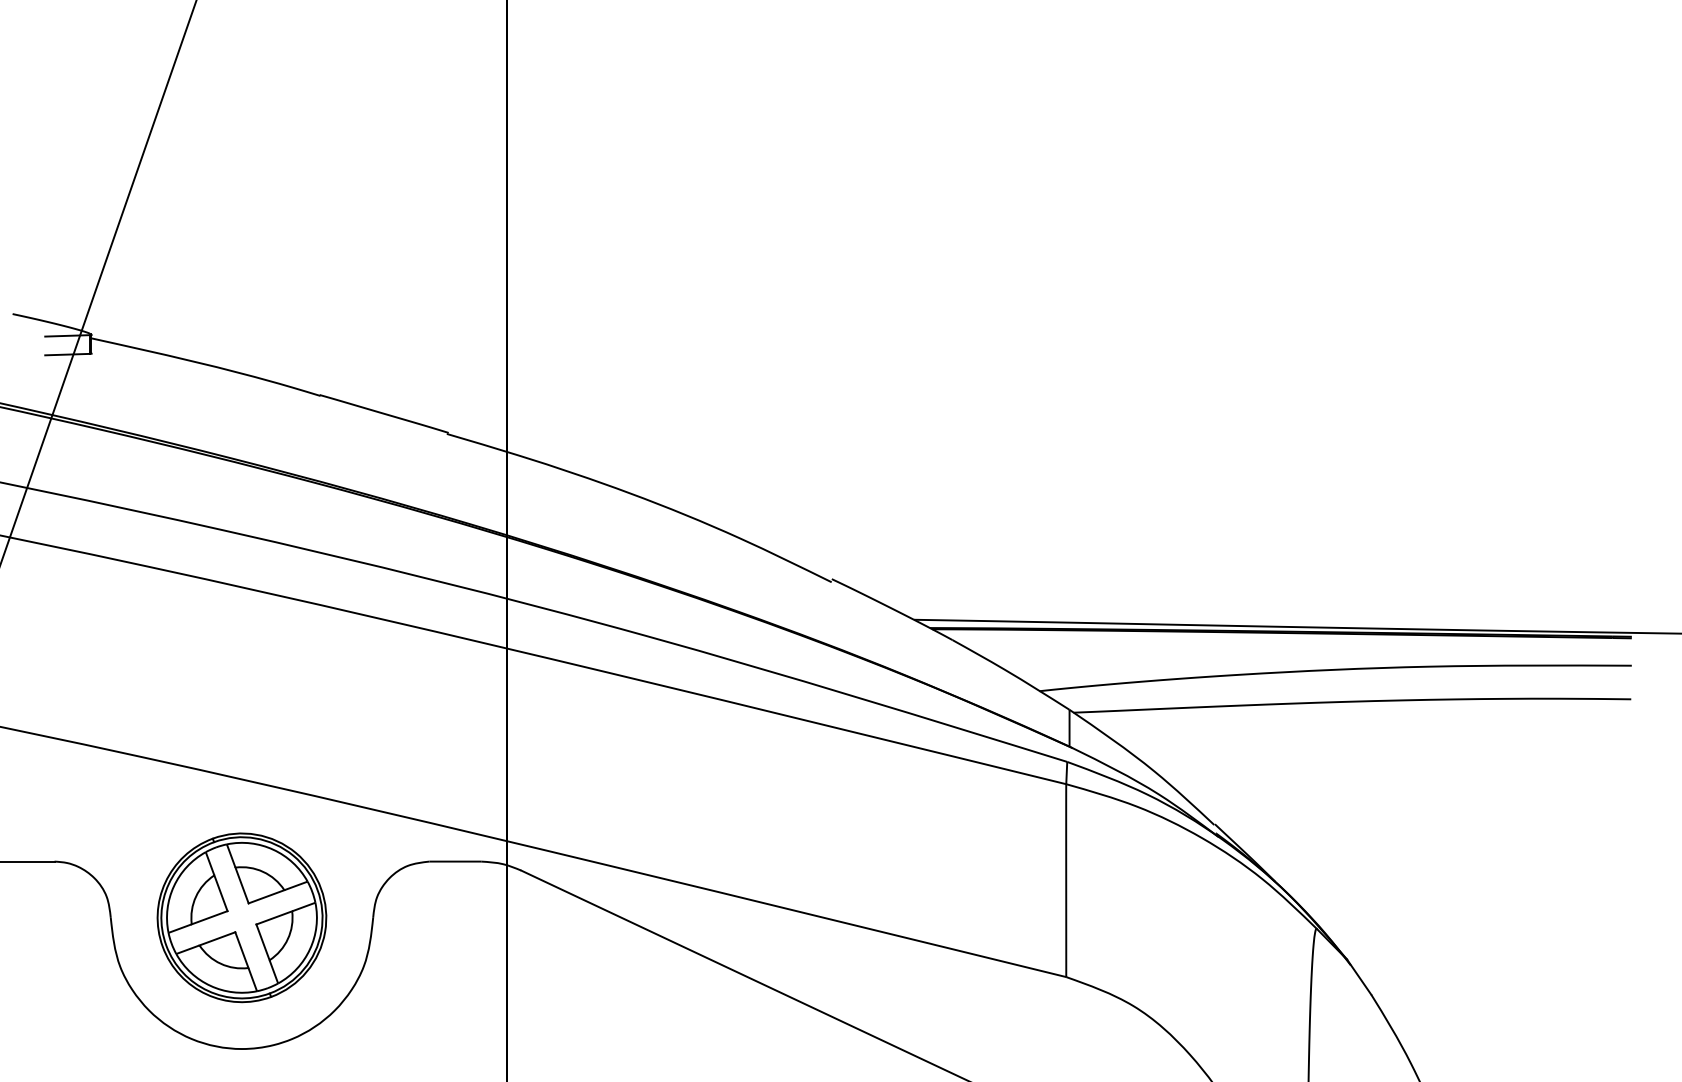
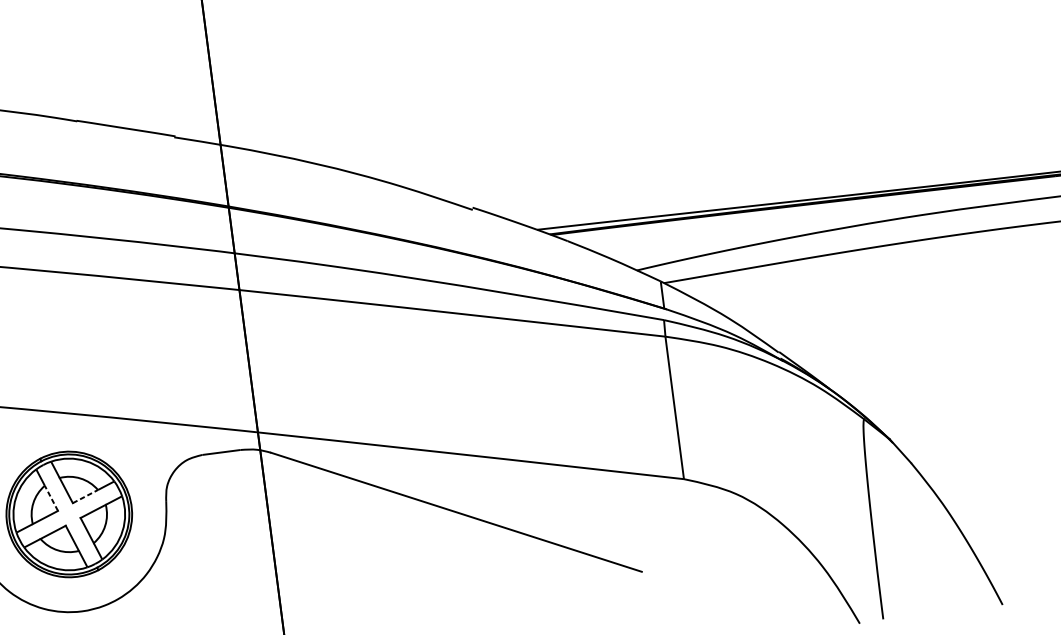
line: (220, 892) -> (51, 497), solid -> dashed
line: (266, 896) -> (85, 496), solid -> dashed

